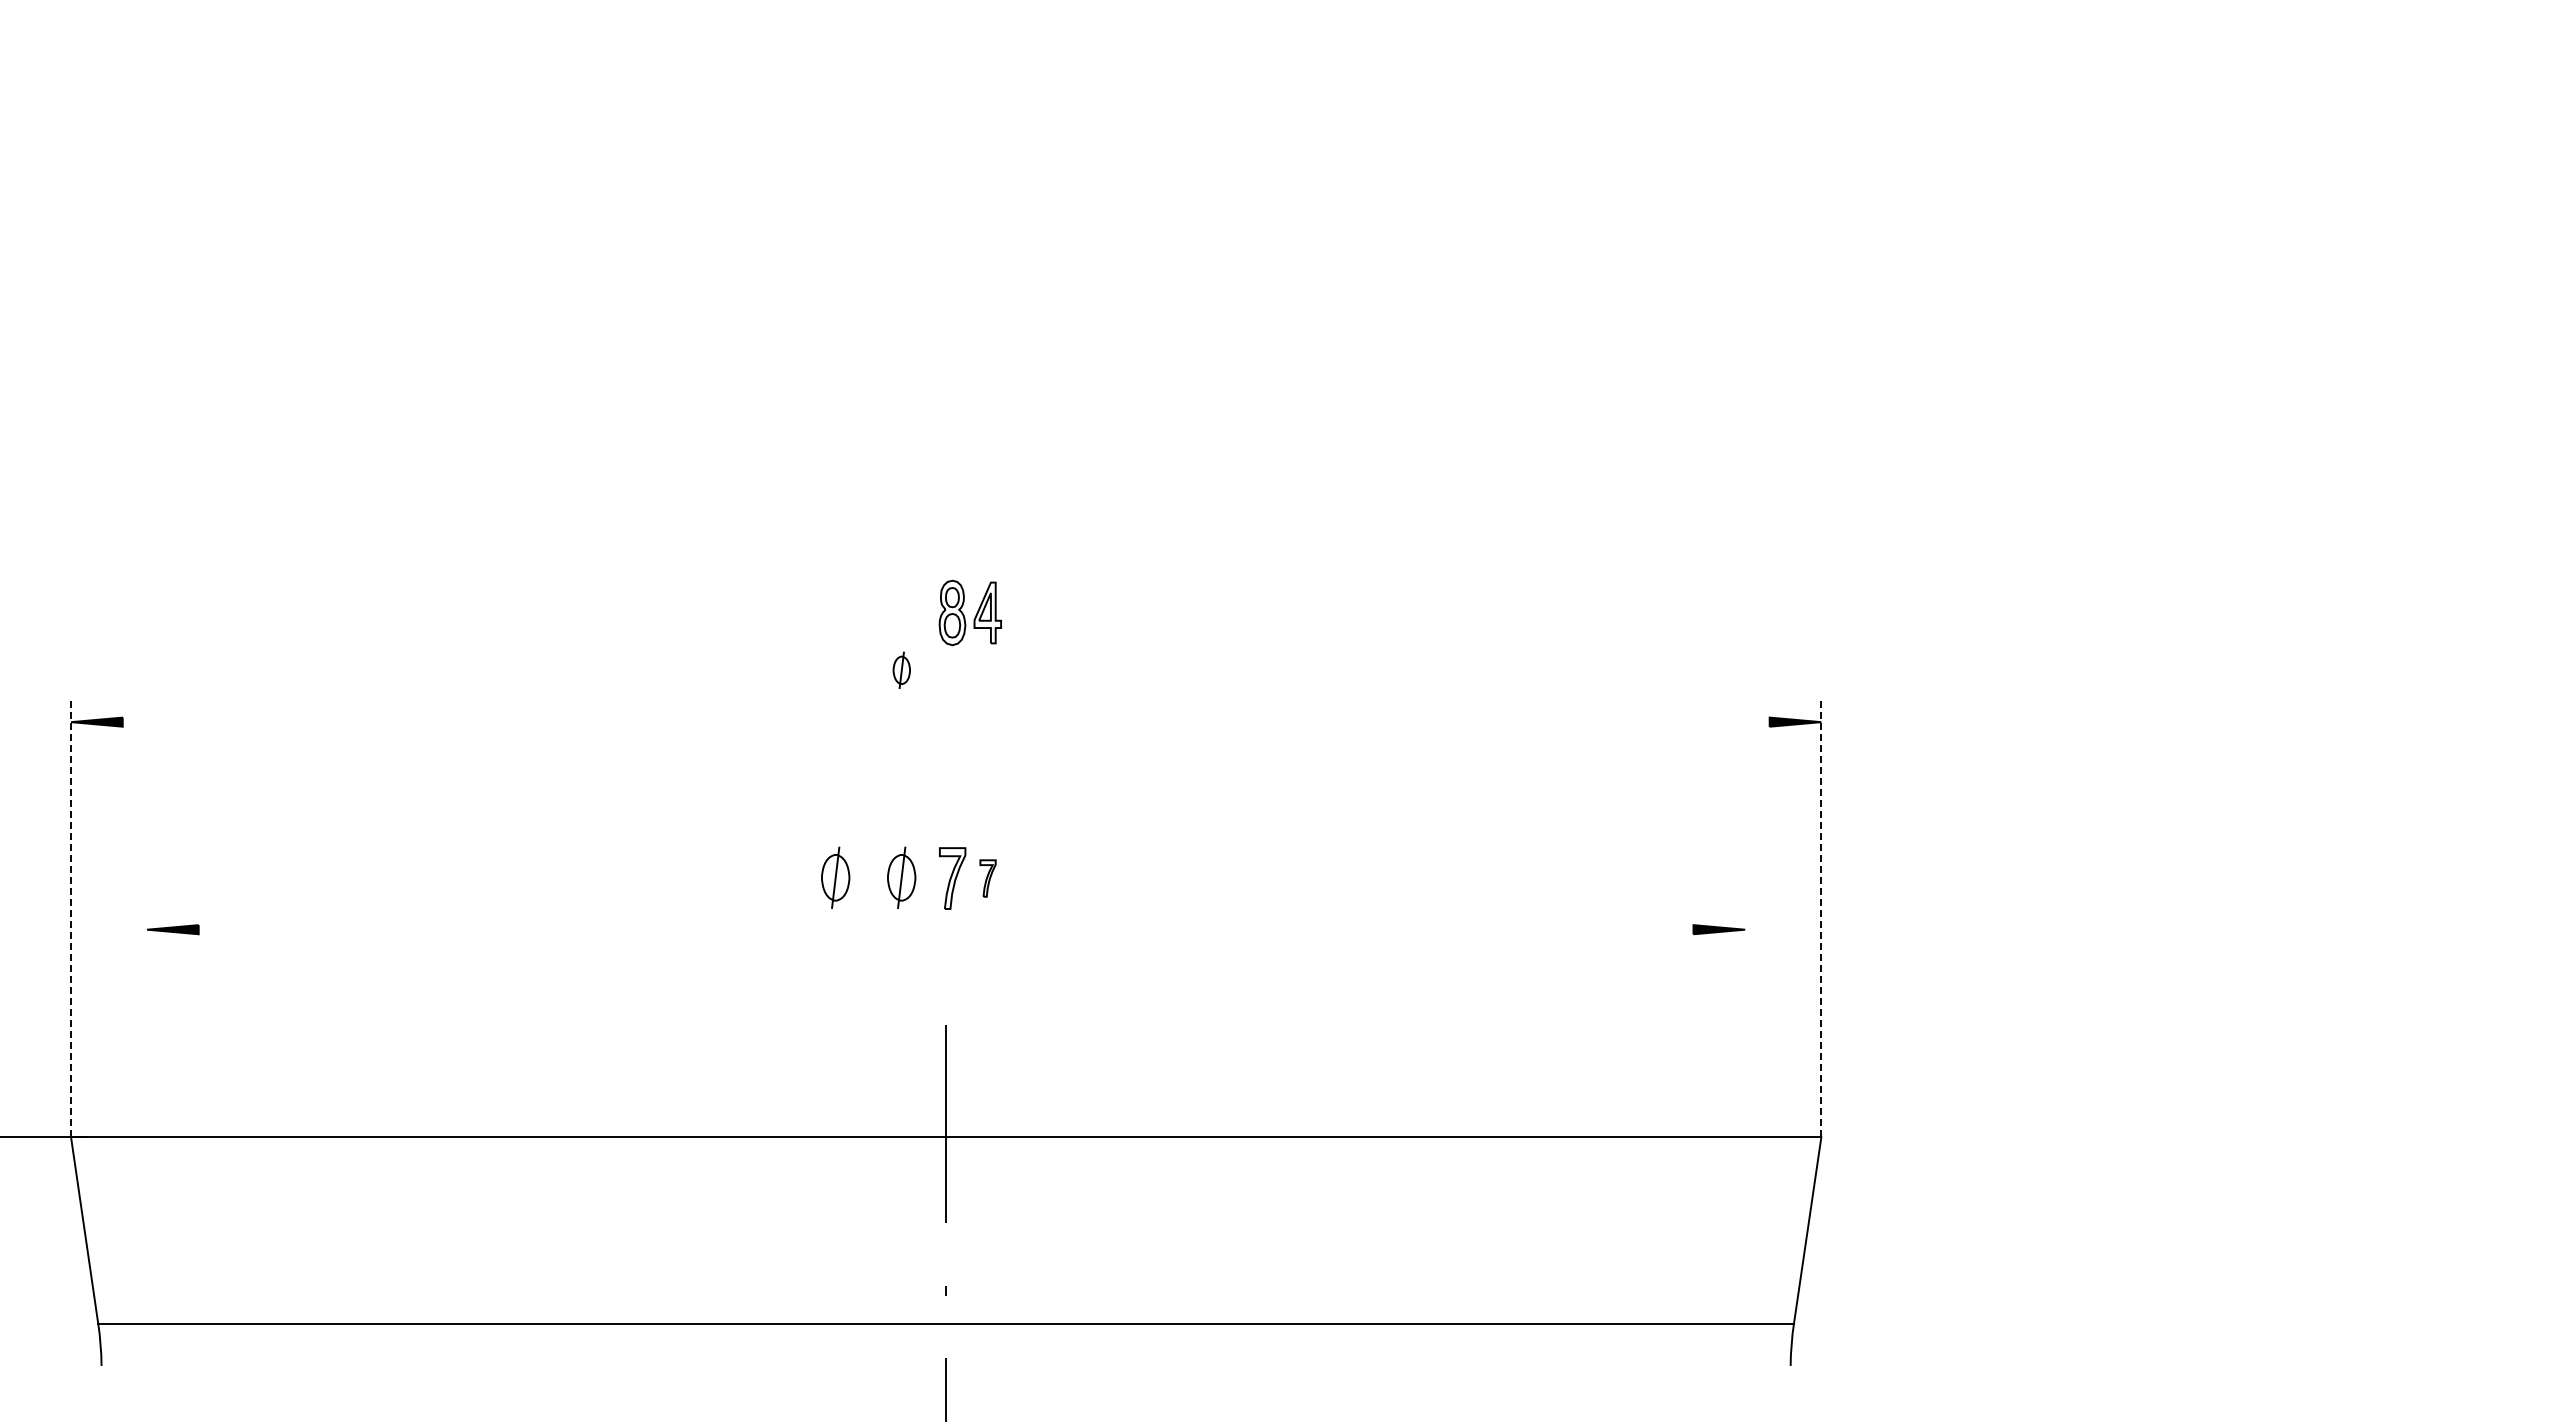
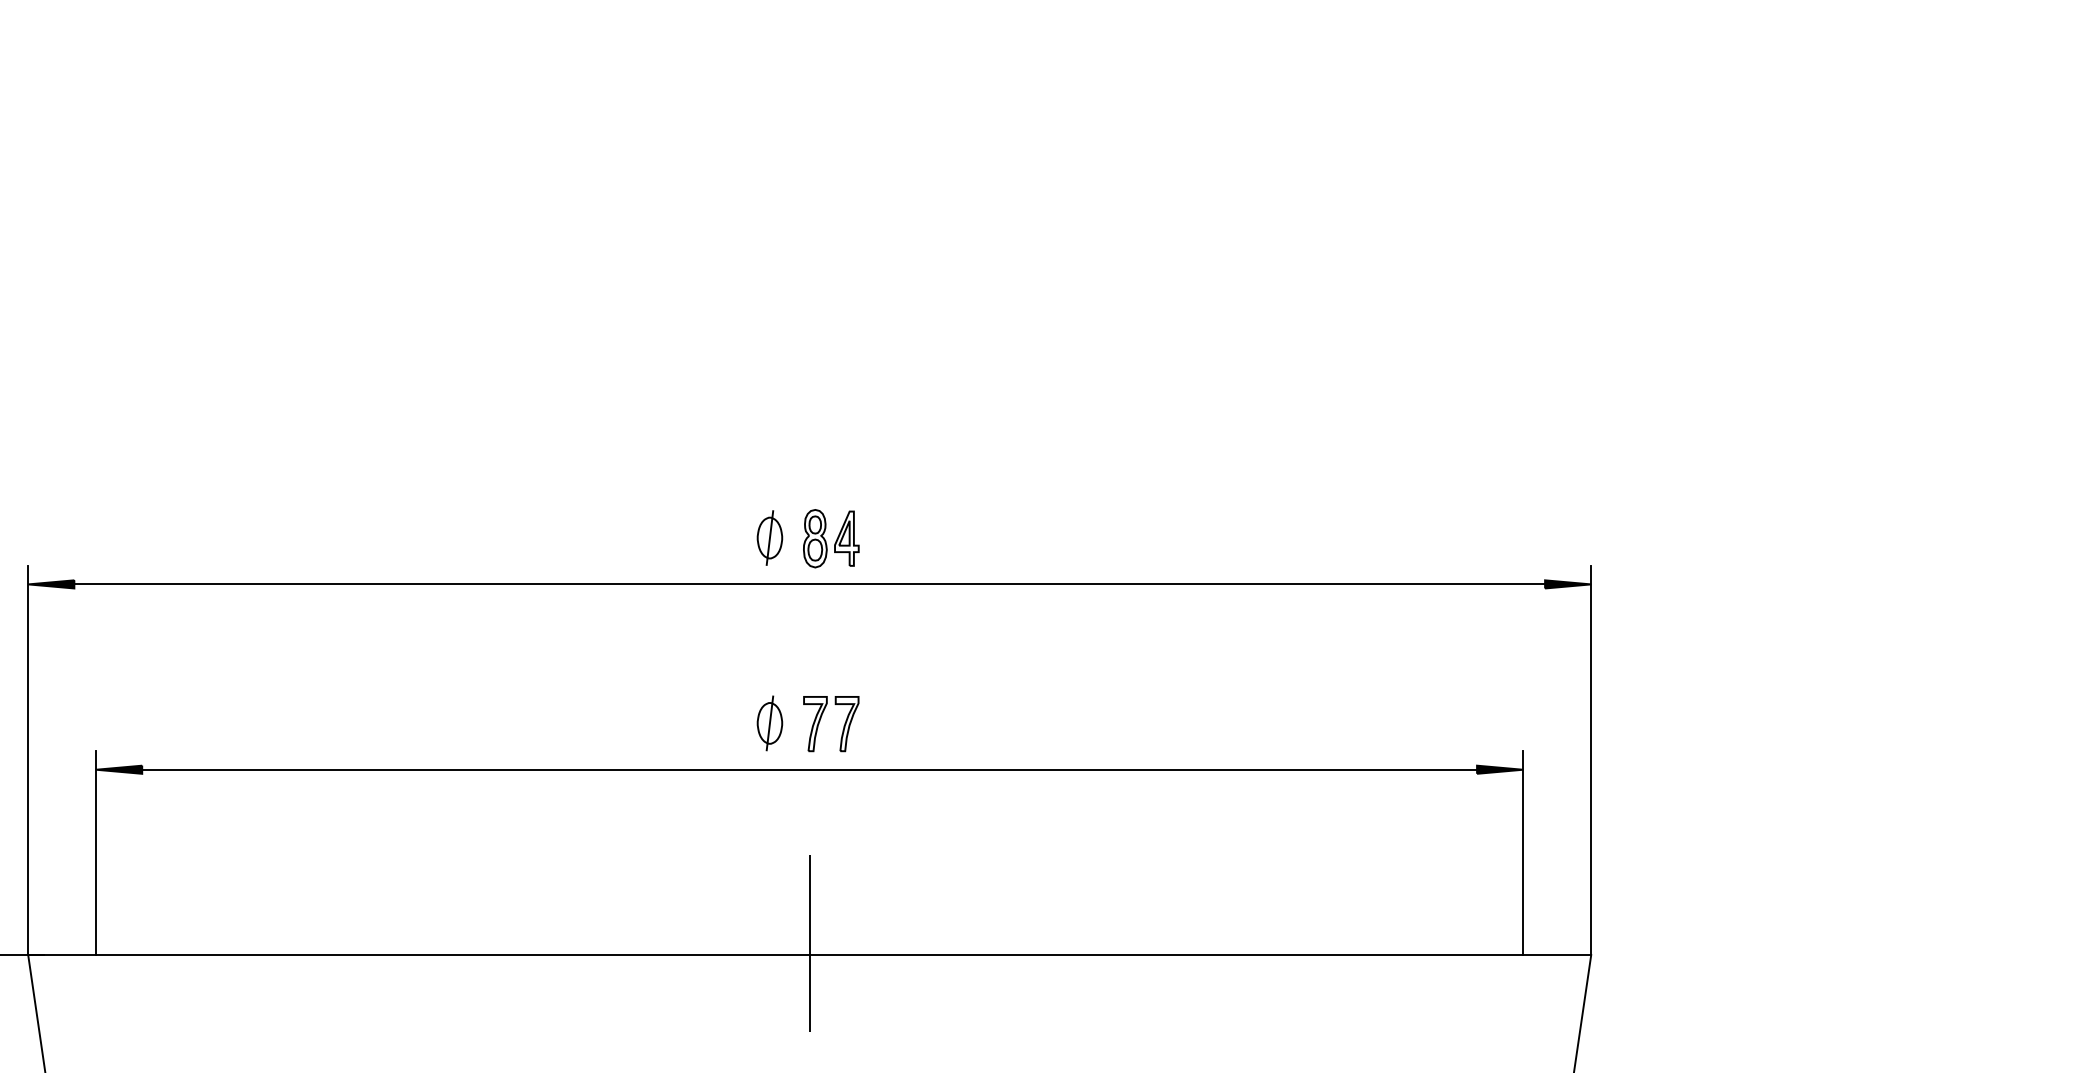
part: (969, 612) -> (830, 538), moved
part: (901, 670) -> (769, 538), size x1.67
line: (945, 722) -> (809, 584), added
part: (835, 877) -> (710, 723), removed
part: (987, 878) -> (846, 724), size x1.67
line: (71, 919) -> (28, 760), dashed -> solid
line: (1821, 919) -> (1591, 760), dashed -> solid
line: (945, 929) -> (809, 769), added
line: (147, 1022) -> (96, 852), added
line: (1745, 1022) -> (1523, 852), added

